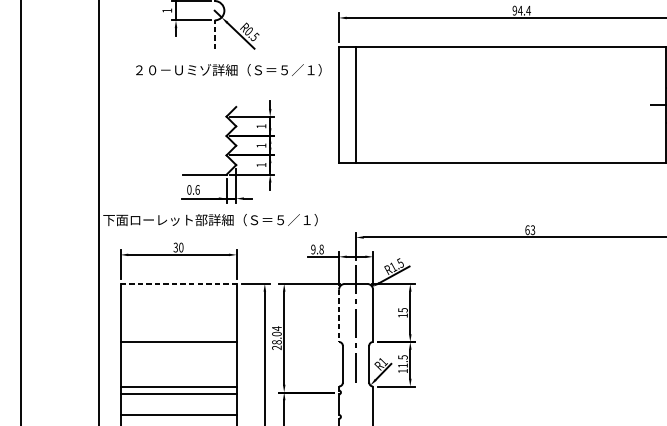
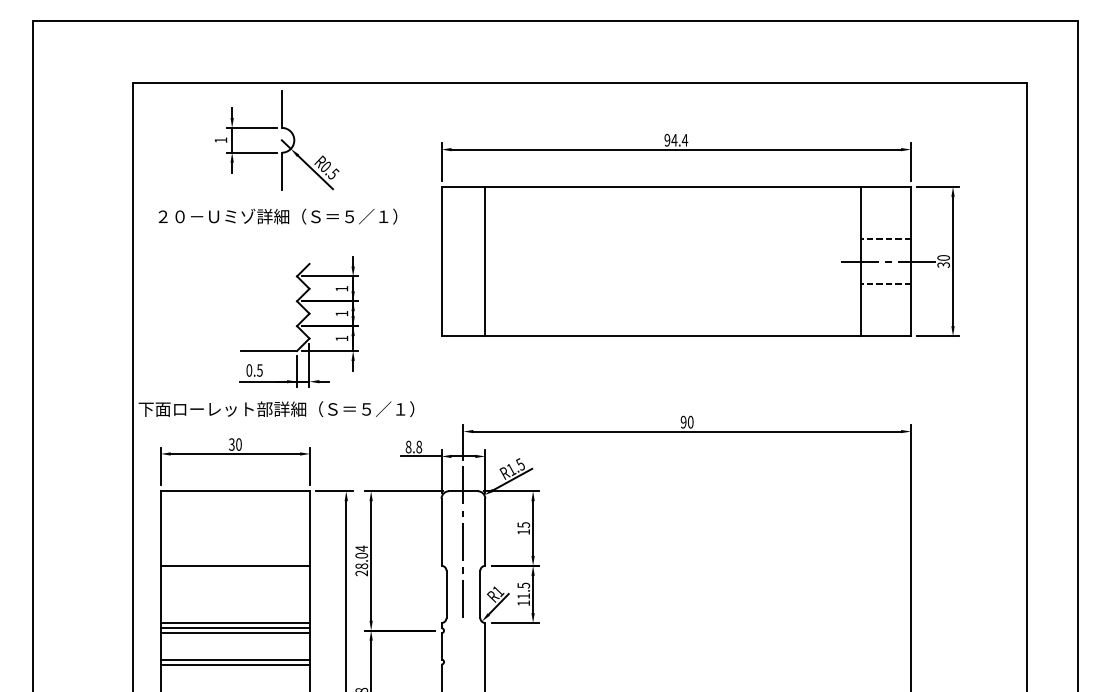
line: (214, 35) -> (281, 171), dashed -> solid
text: (228, 70) -> (277, 216), moved
line: (356, 105) -> (485, 261), moved
text: (197, 189) -> (259, 370), 0.6 -> 0.5
text: (529, 229) -> (686, 421), 63 -> 90
text: (313, 249) -> (408, 447), 9.8 -> 8.8
line: (178, 284) -> (235, 491), dashed -> solid
line: (338, 316) -> (441, 532), dashed -> solid
line: (178, 390) -> (235, 628), added
line: (178, 418) -> (235, 664), added

